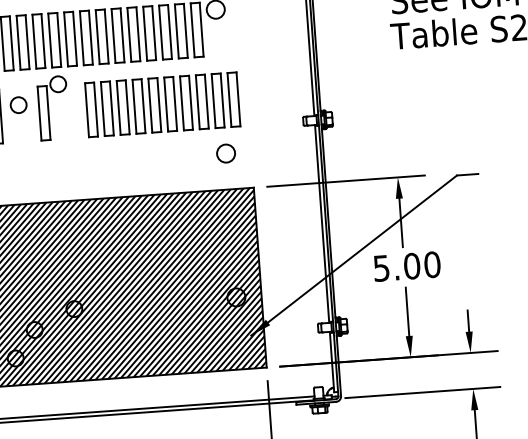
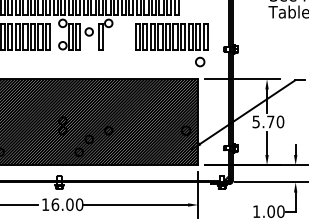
part: (163, 123) -> (171, 45), moved
text: (411, 265) -> (270, 121), 5.00 -> 5.70

